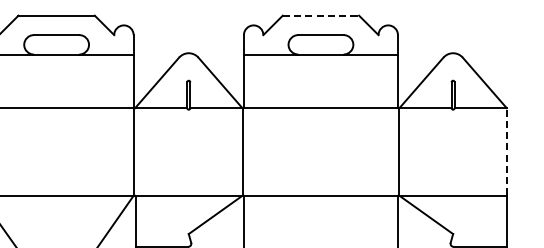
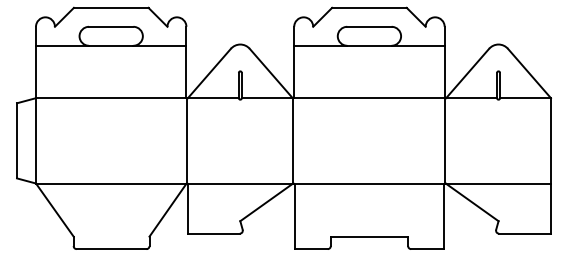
line: (321, 15) -> (369, 7), dashed -> solid
line: (506, 151) -> (550, 140), dashed -> solid

